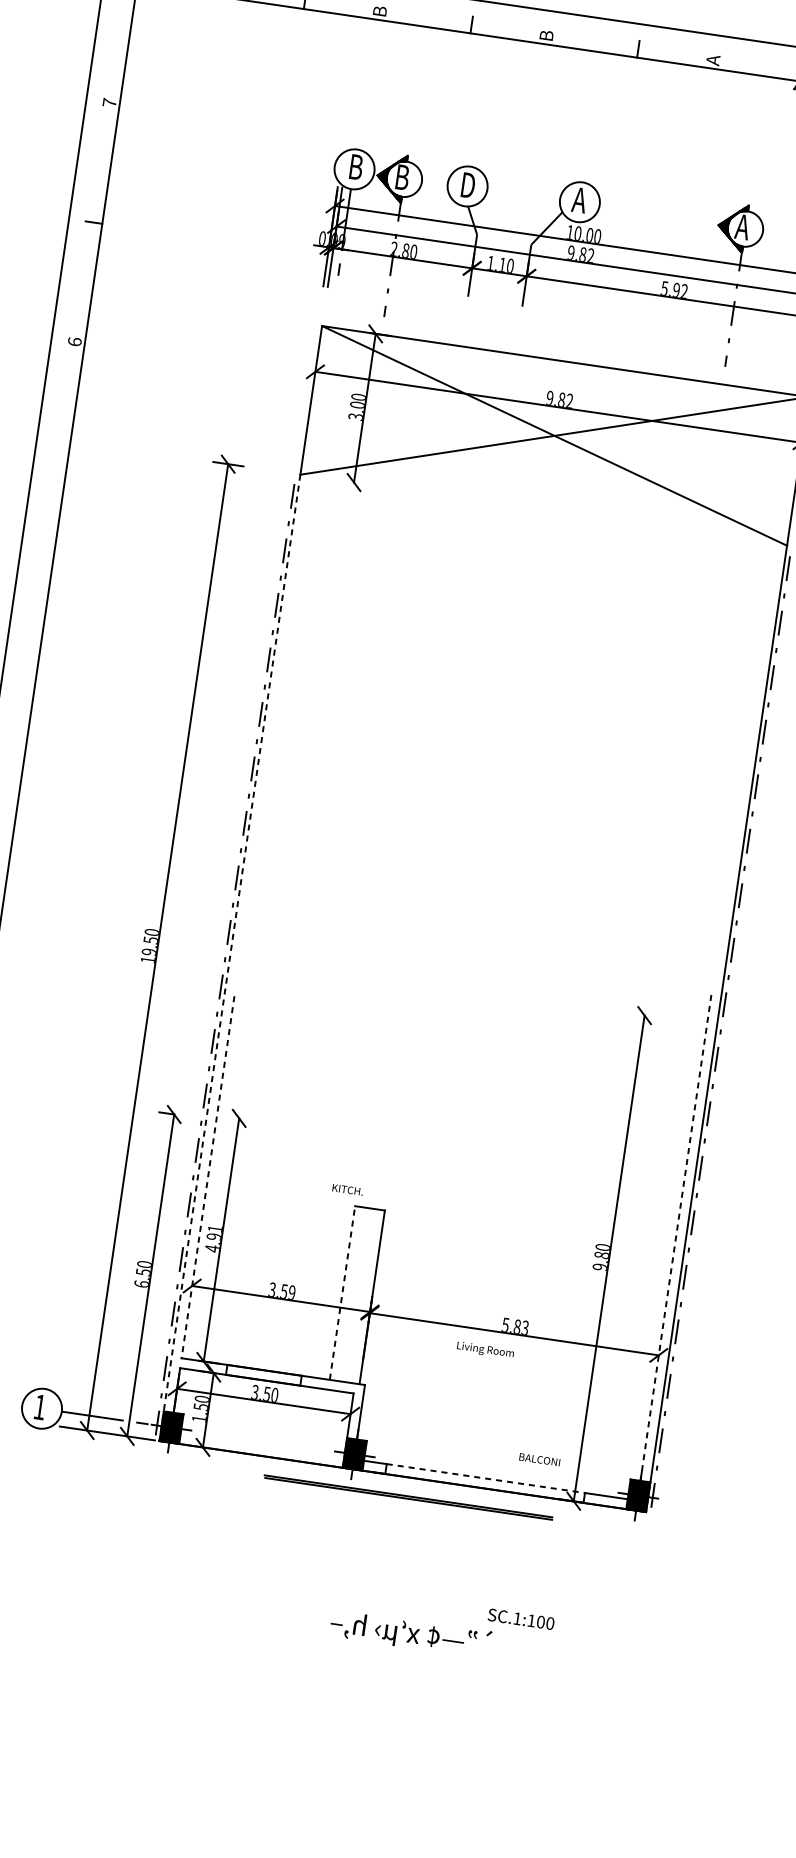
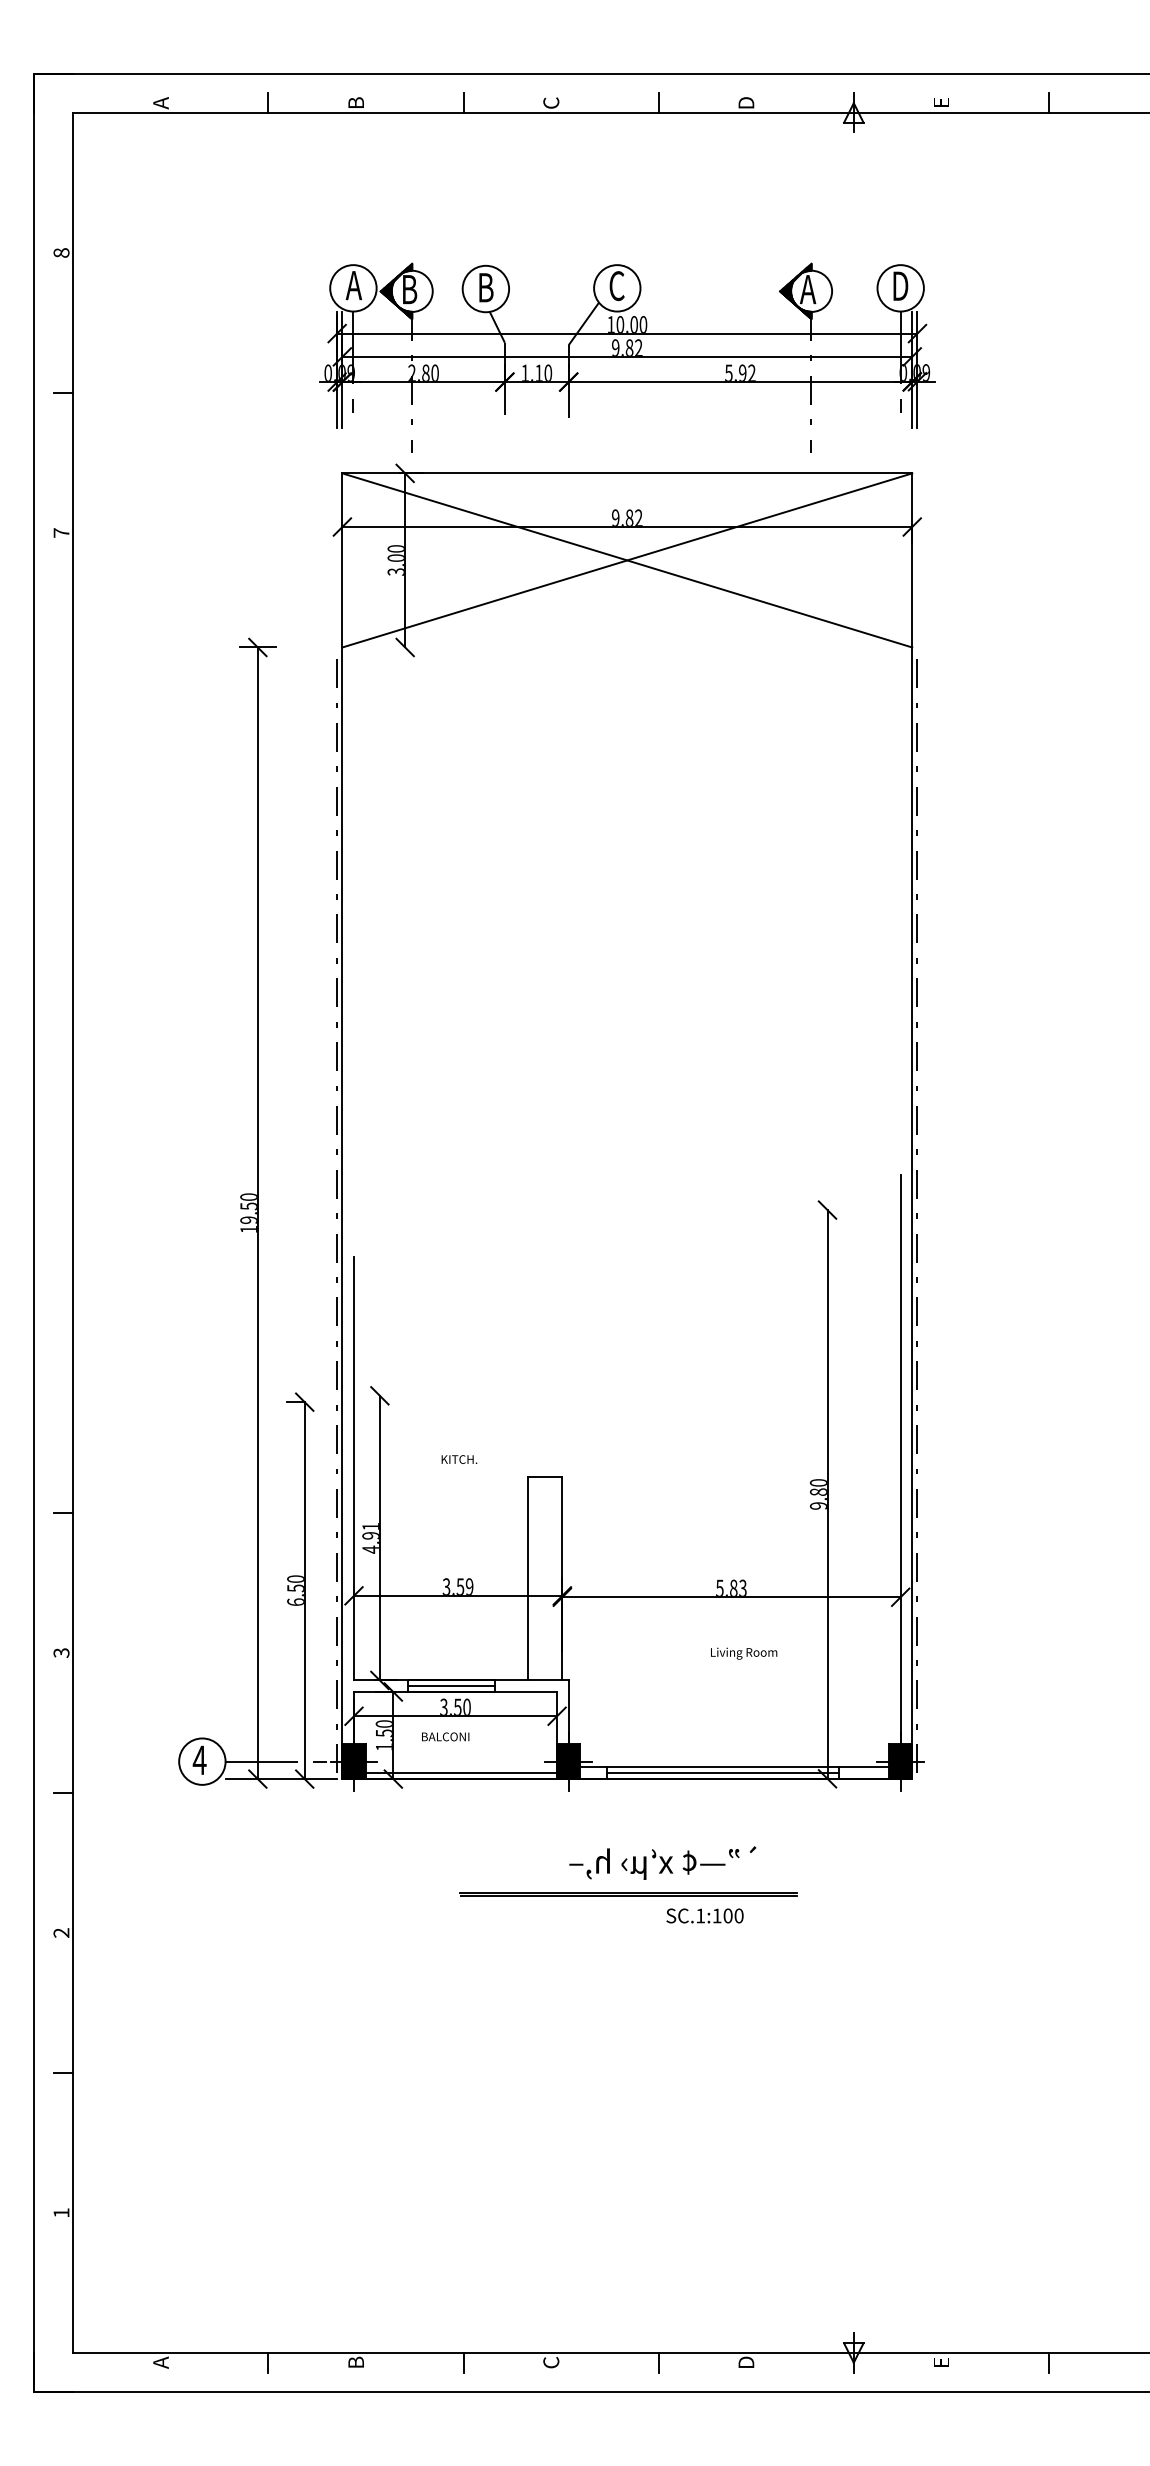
text: (546, 35) -> (551, 102), B -> C
text: (713, 60) -> (746, 103), A -> D
text: (109, 102) -> (61, 252), 7 -> 8
text: (354, 166) -> (353, 285), B -> A
text: (469, 185) -> (487, 287), D -> B
text: (579, 200) -> (616, 286), A -> C
text: (74, 341) -> (61, 532), 6 -> 7
line: (229, 958) -> (342, 1213), dashed -> solid
line: (208, 1177) -> (354, 1468), dashed -> solid
text: (347, 1189) -> (459, 1459), moved
line: (674, 1247) -> (900, 1471), dashed -> solid
line: (342, 1292) -> (527, 1578), dashed -> solid
text: (485, 1350) -> (744, 1653), moved
line: (263, 1375) -> (450, 1686), added
text: (39, 1406) -> (199, 1759), 1 -> 4
line: (256, 1450) -> (455, 1773), added
text: (539, 1459) -> (445, 1736), moved
line: (486, 1478) -> (723, 1767), dashed -> solid
line: (484, 1483) -> (722, 1773), added
line: (408, 1496) -> (628, 1893), moved
text: (520, 1618) -> (704, 1915), moved
text: (410, 1633) -> (662, 1862), moved

